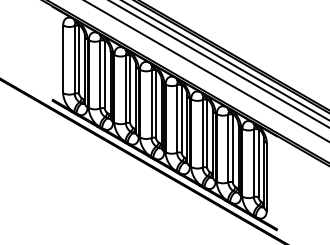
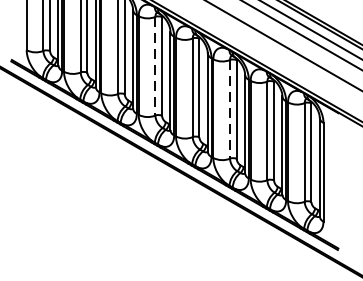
line: (151, 104) -> (155, 66), solid -> dashed
line: (202, 133) -> (229, 109), solid -> dashed

